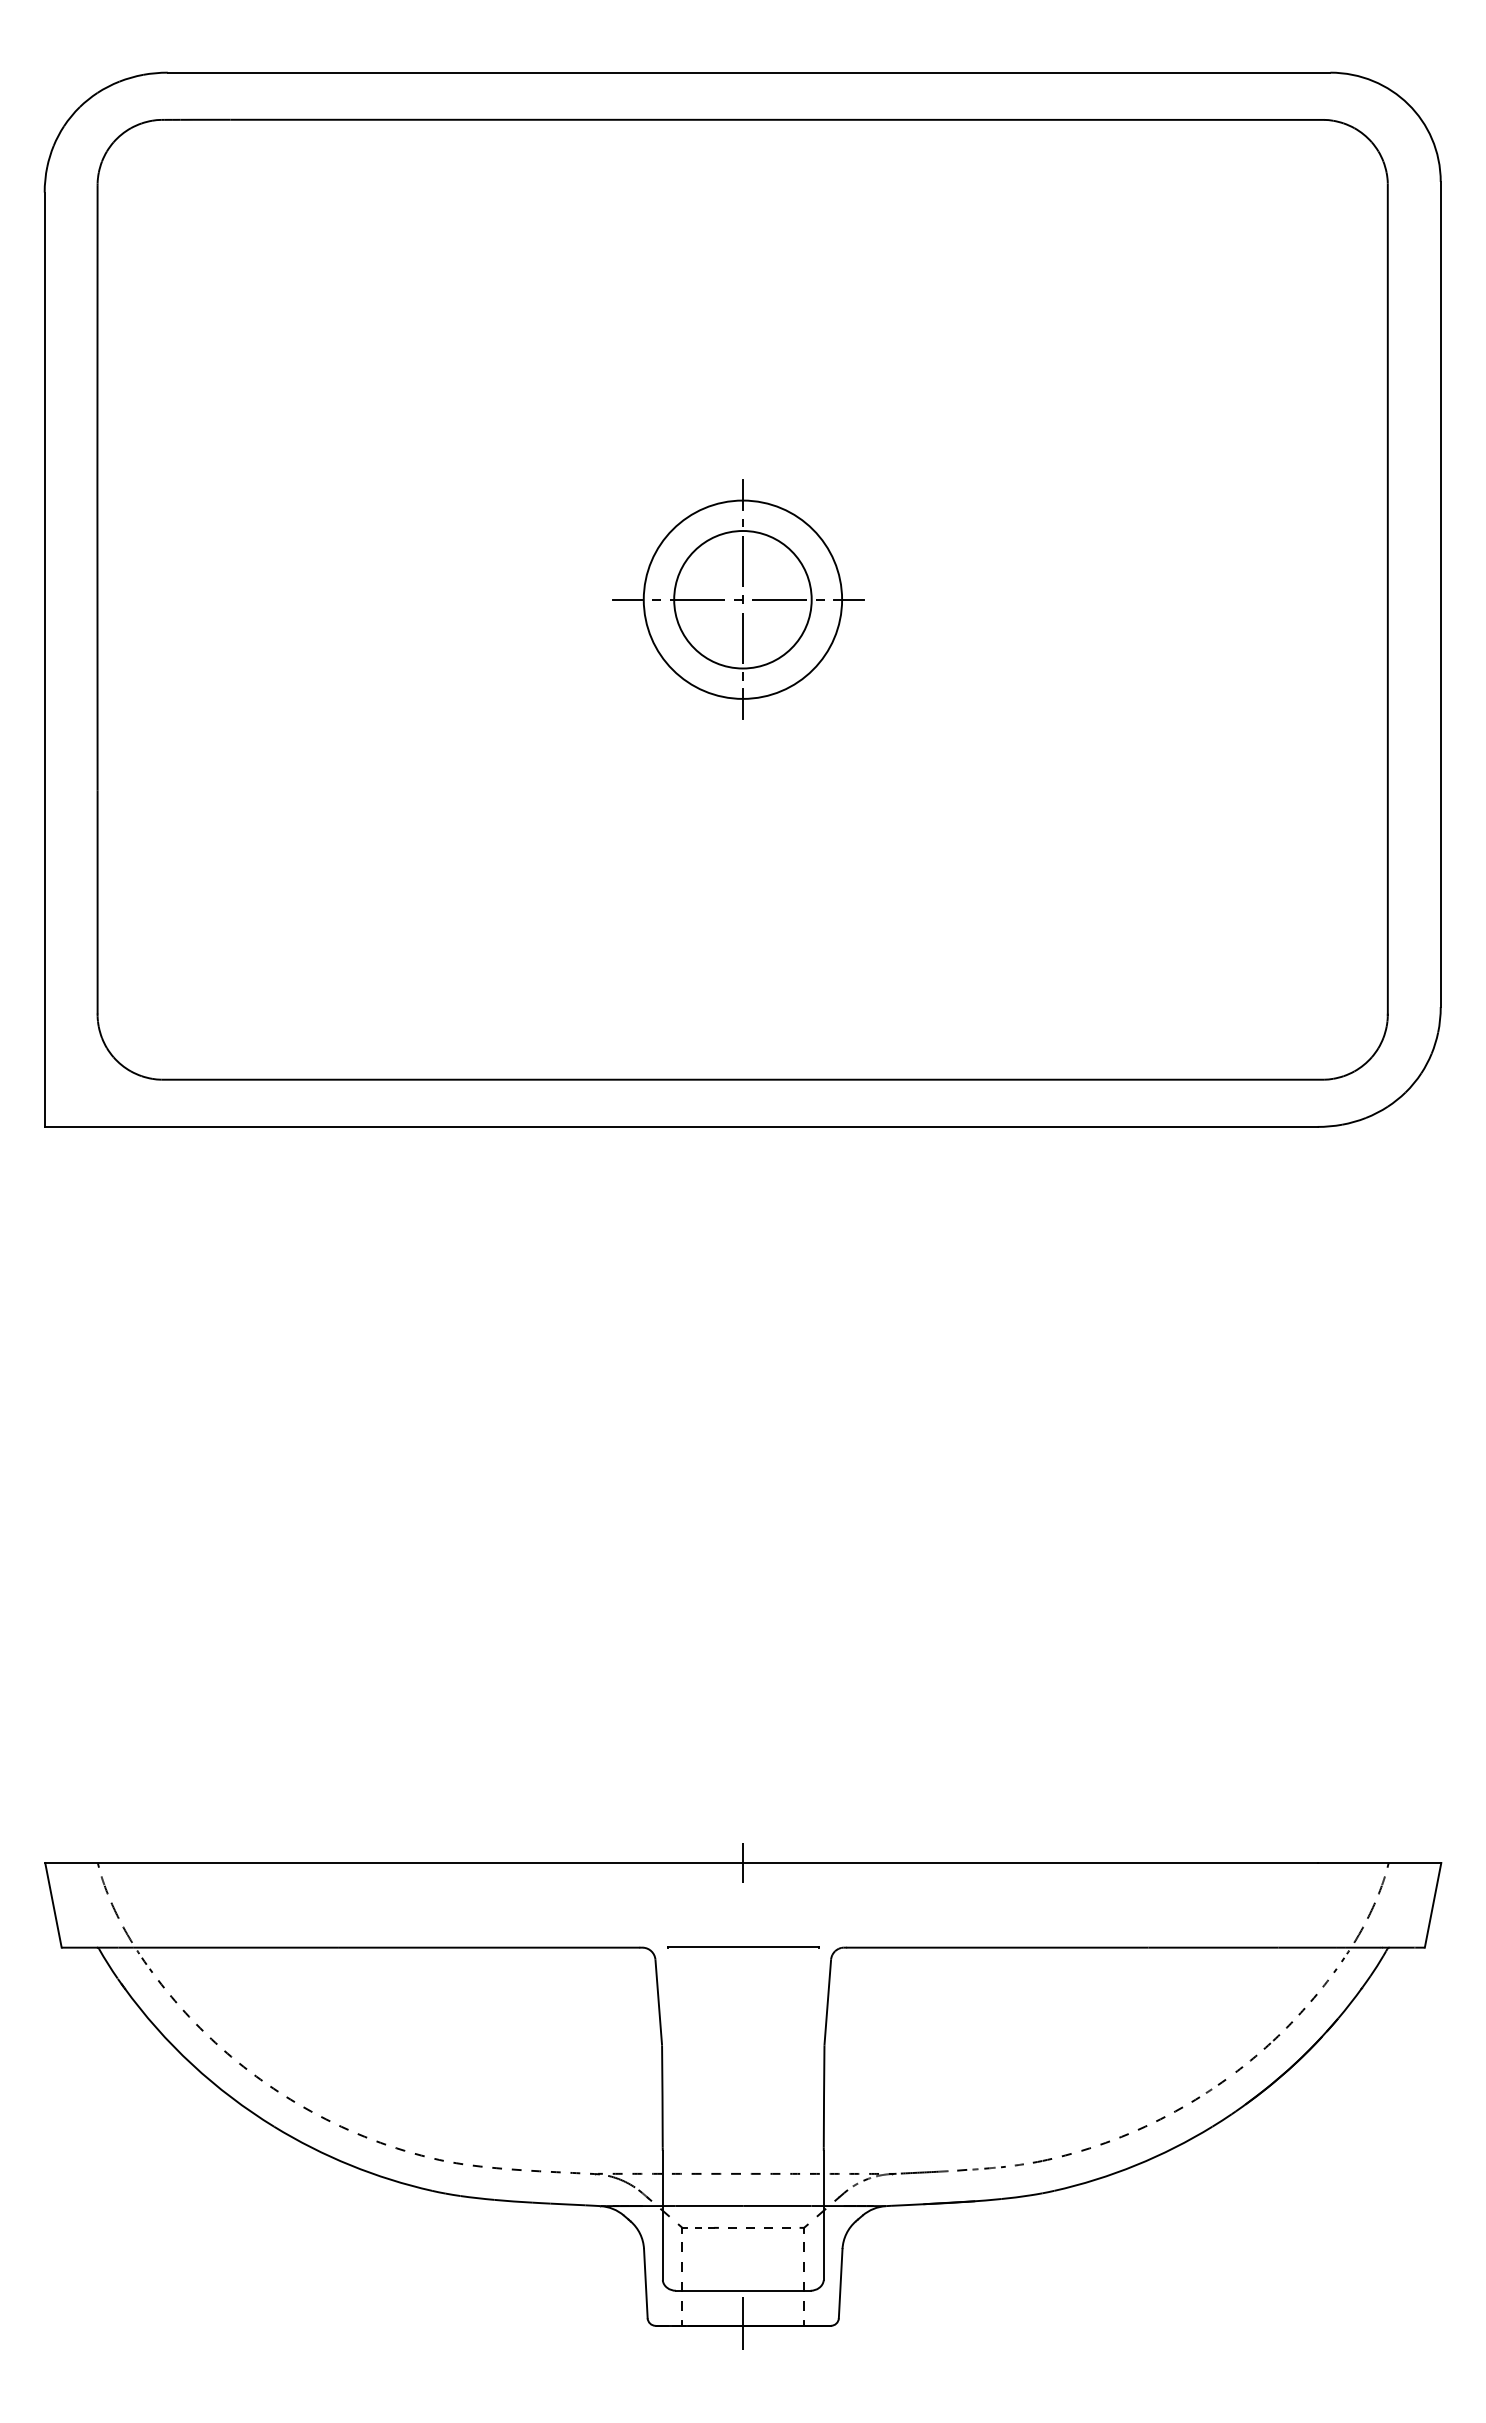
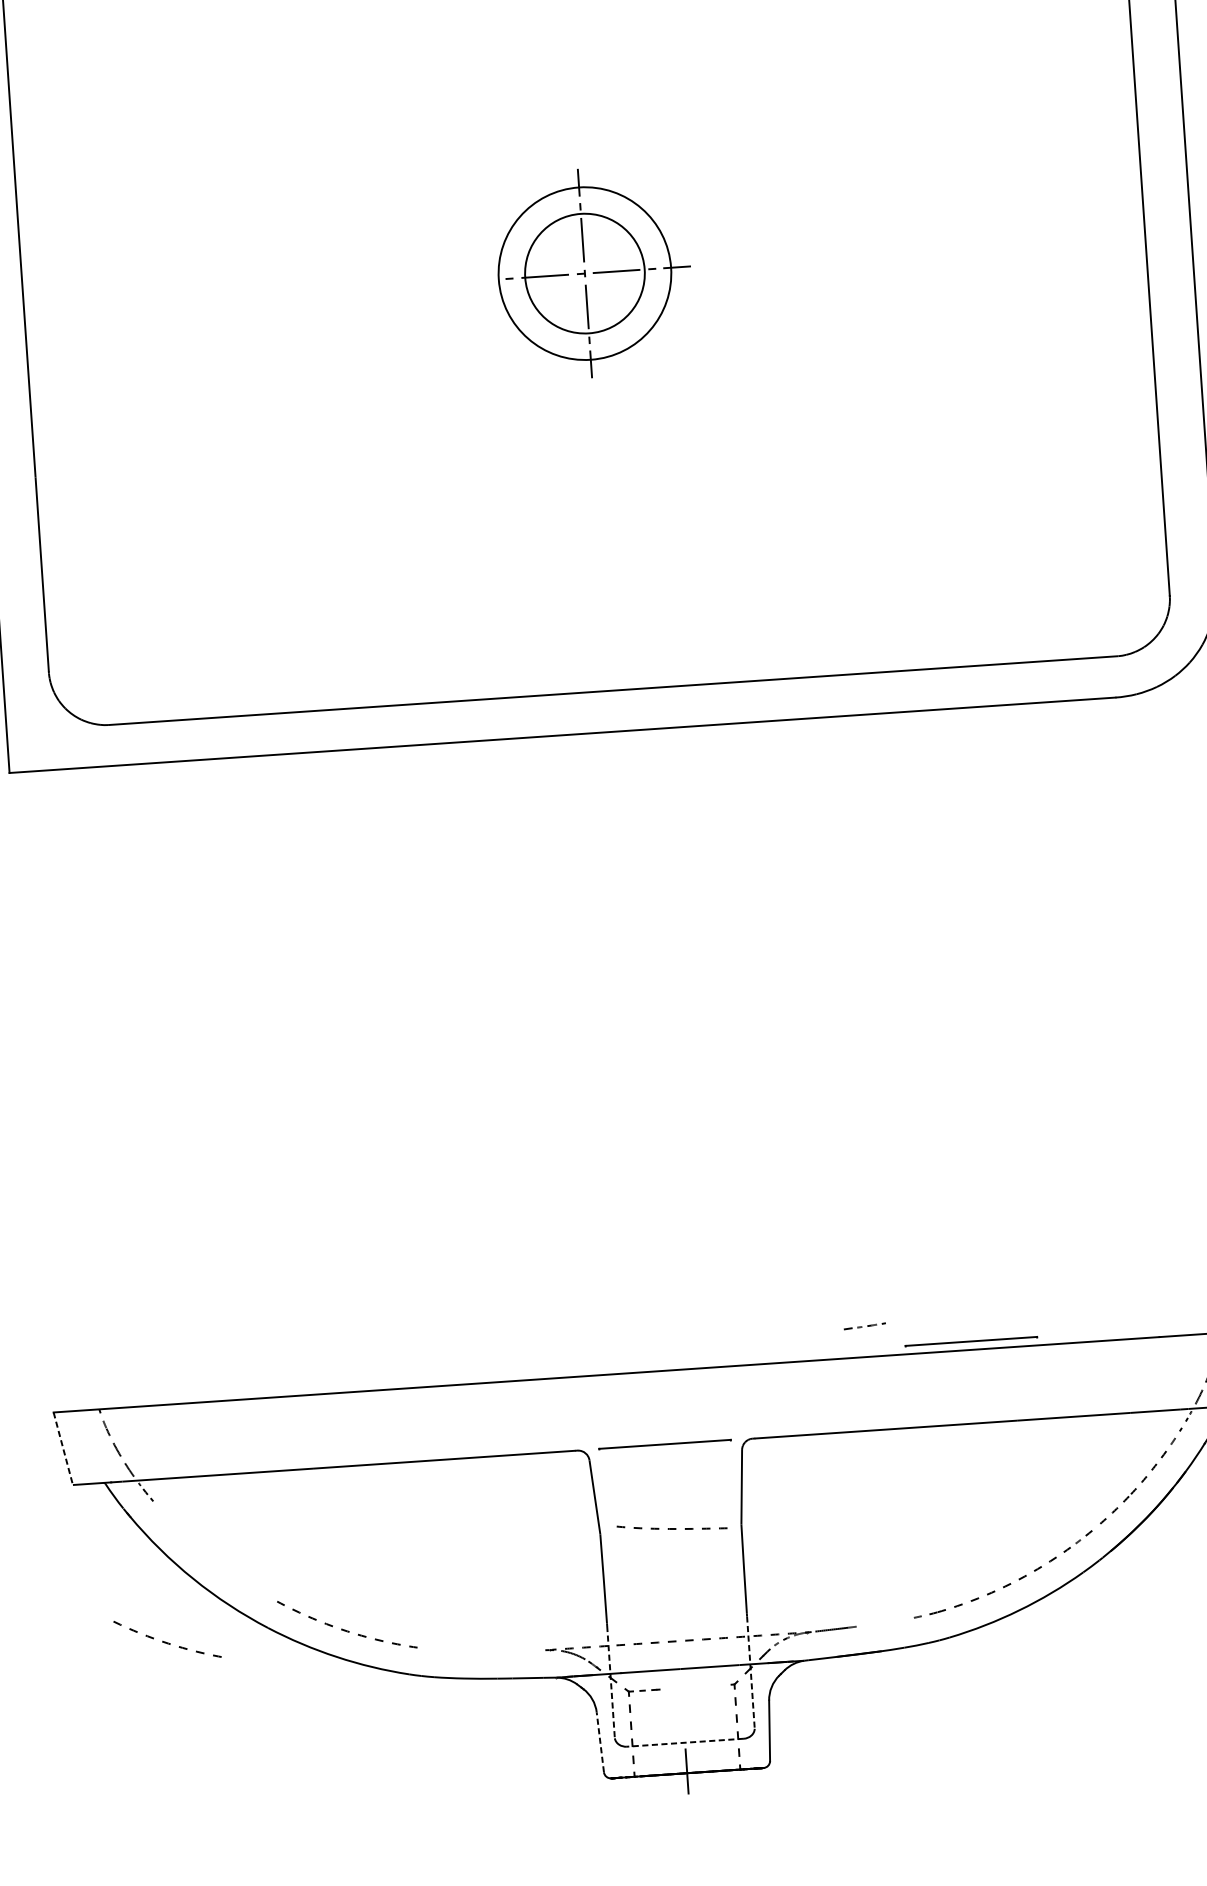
line: (627, 599) -> (484, 280), removed
line: (1102, 1853) -> (971, 1341), added
line: (742, 1862) -> (659, 1370), removed
line: (53, 1905) -> (63, 1448), solid -> dashed
curve: (214, 2040) -> (211, 1556), removed
curve: (156, 2134) -> (166, 1641), added
curve: (516, 2168) -> (671, 1527), moved
part: (981, 2168) -> (864, 1326), moved
line: (662, 2215) -> (610, 1682), solid -> dashed
line: (823, 2215) -> (750, 1672), solid -> dashed
curve: (754, 2227) -> (691, 1687), removed
line: (645, 2283) -> (600, 1742), solid -> dashed
line: (742, 2290) -> (684, 1742), solid -> dashed

